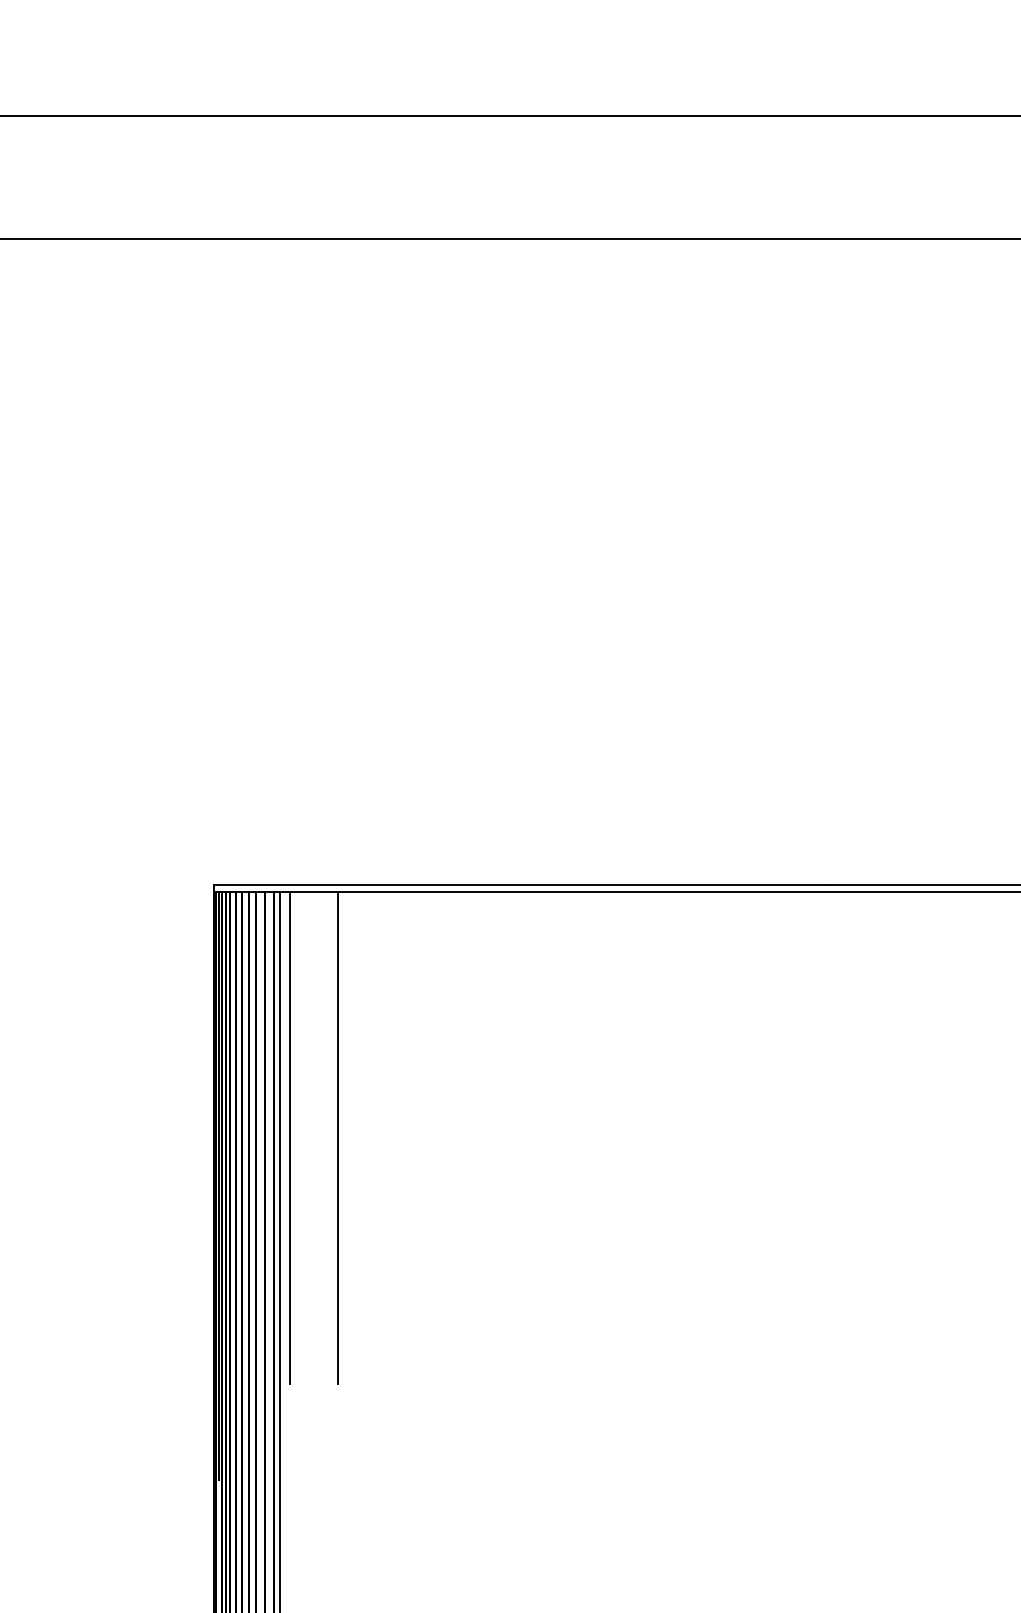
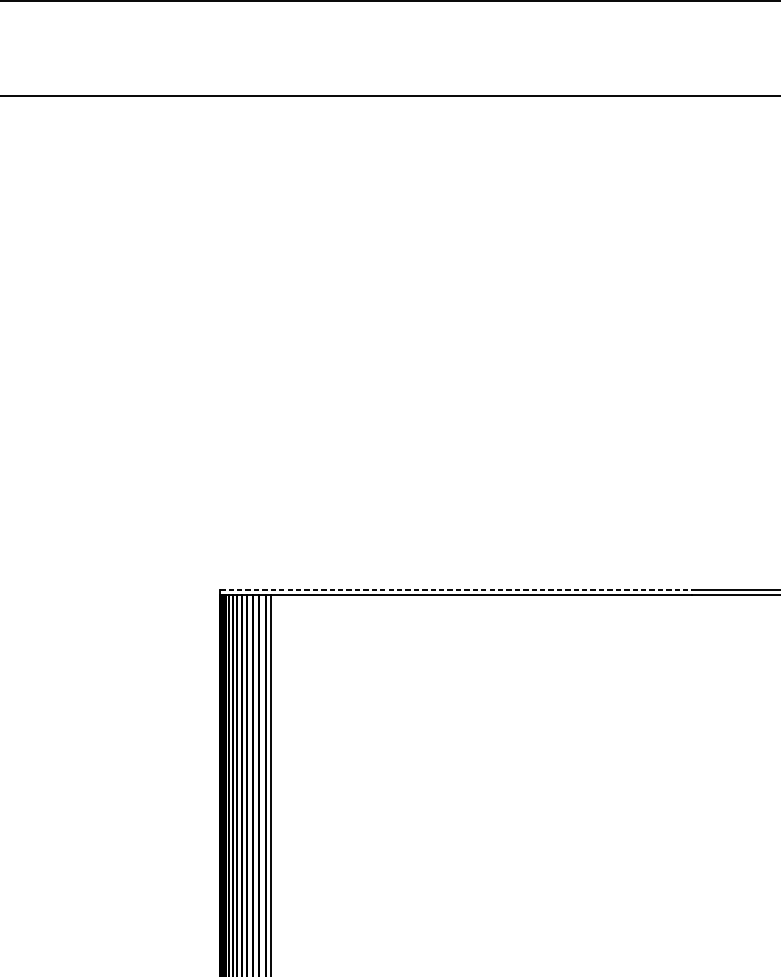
line: (522, 884) -> (456, 589), solid -> dashed
line: (289, 1137) -> (278, 782), removed
line: (338, 1137) -> (315, 782), removed

